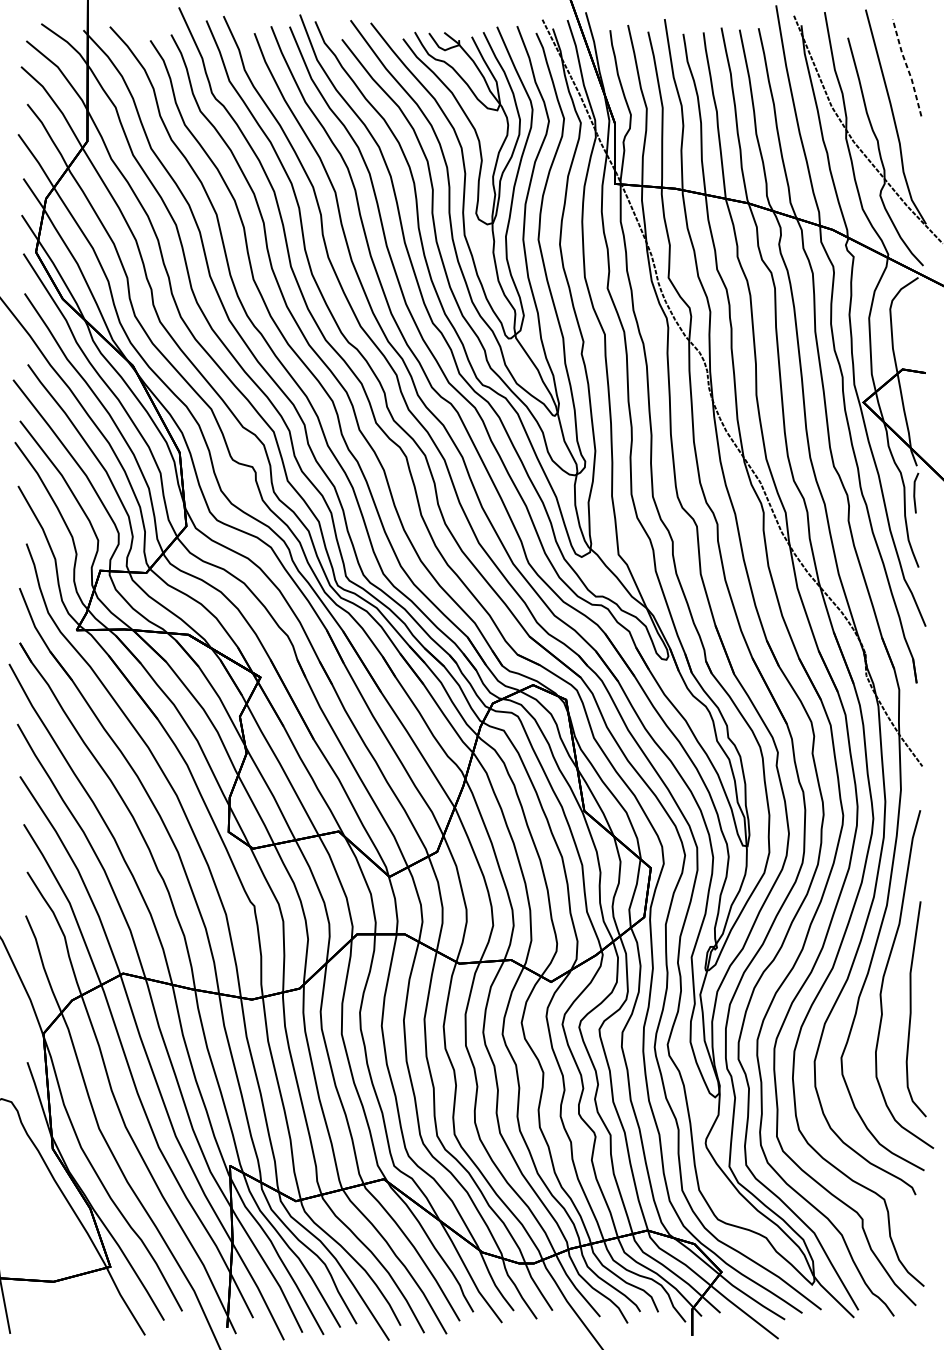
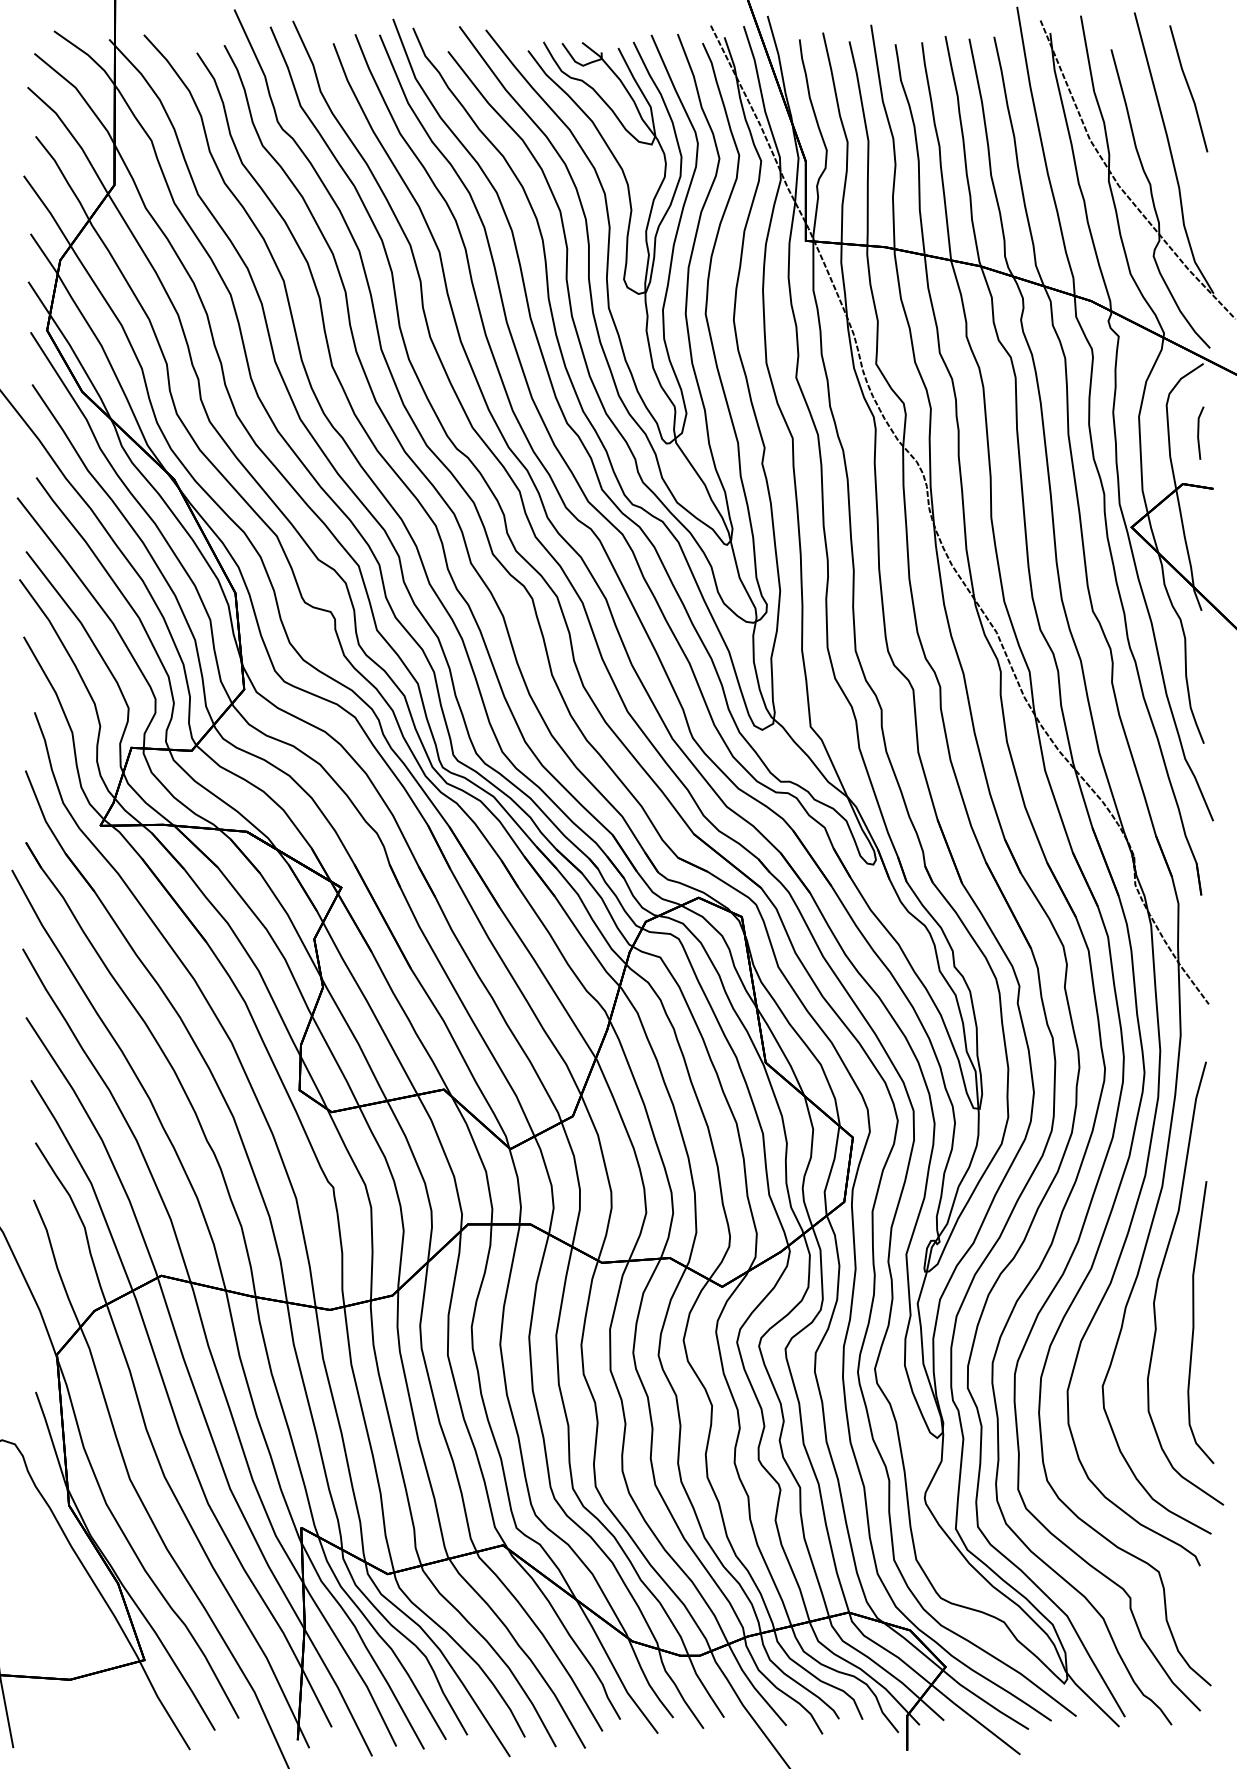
line: (907, 67) -> (1189, 88), dashed -> solid
line: (915, 492) -> (1199, 432), moved

